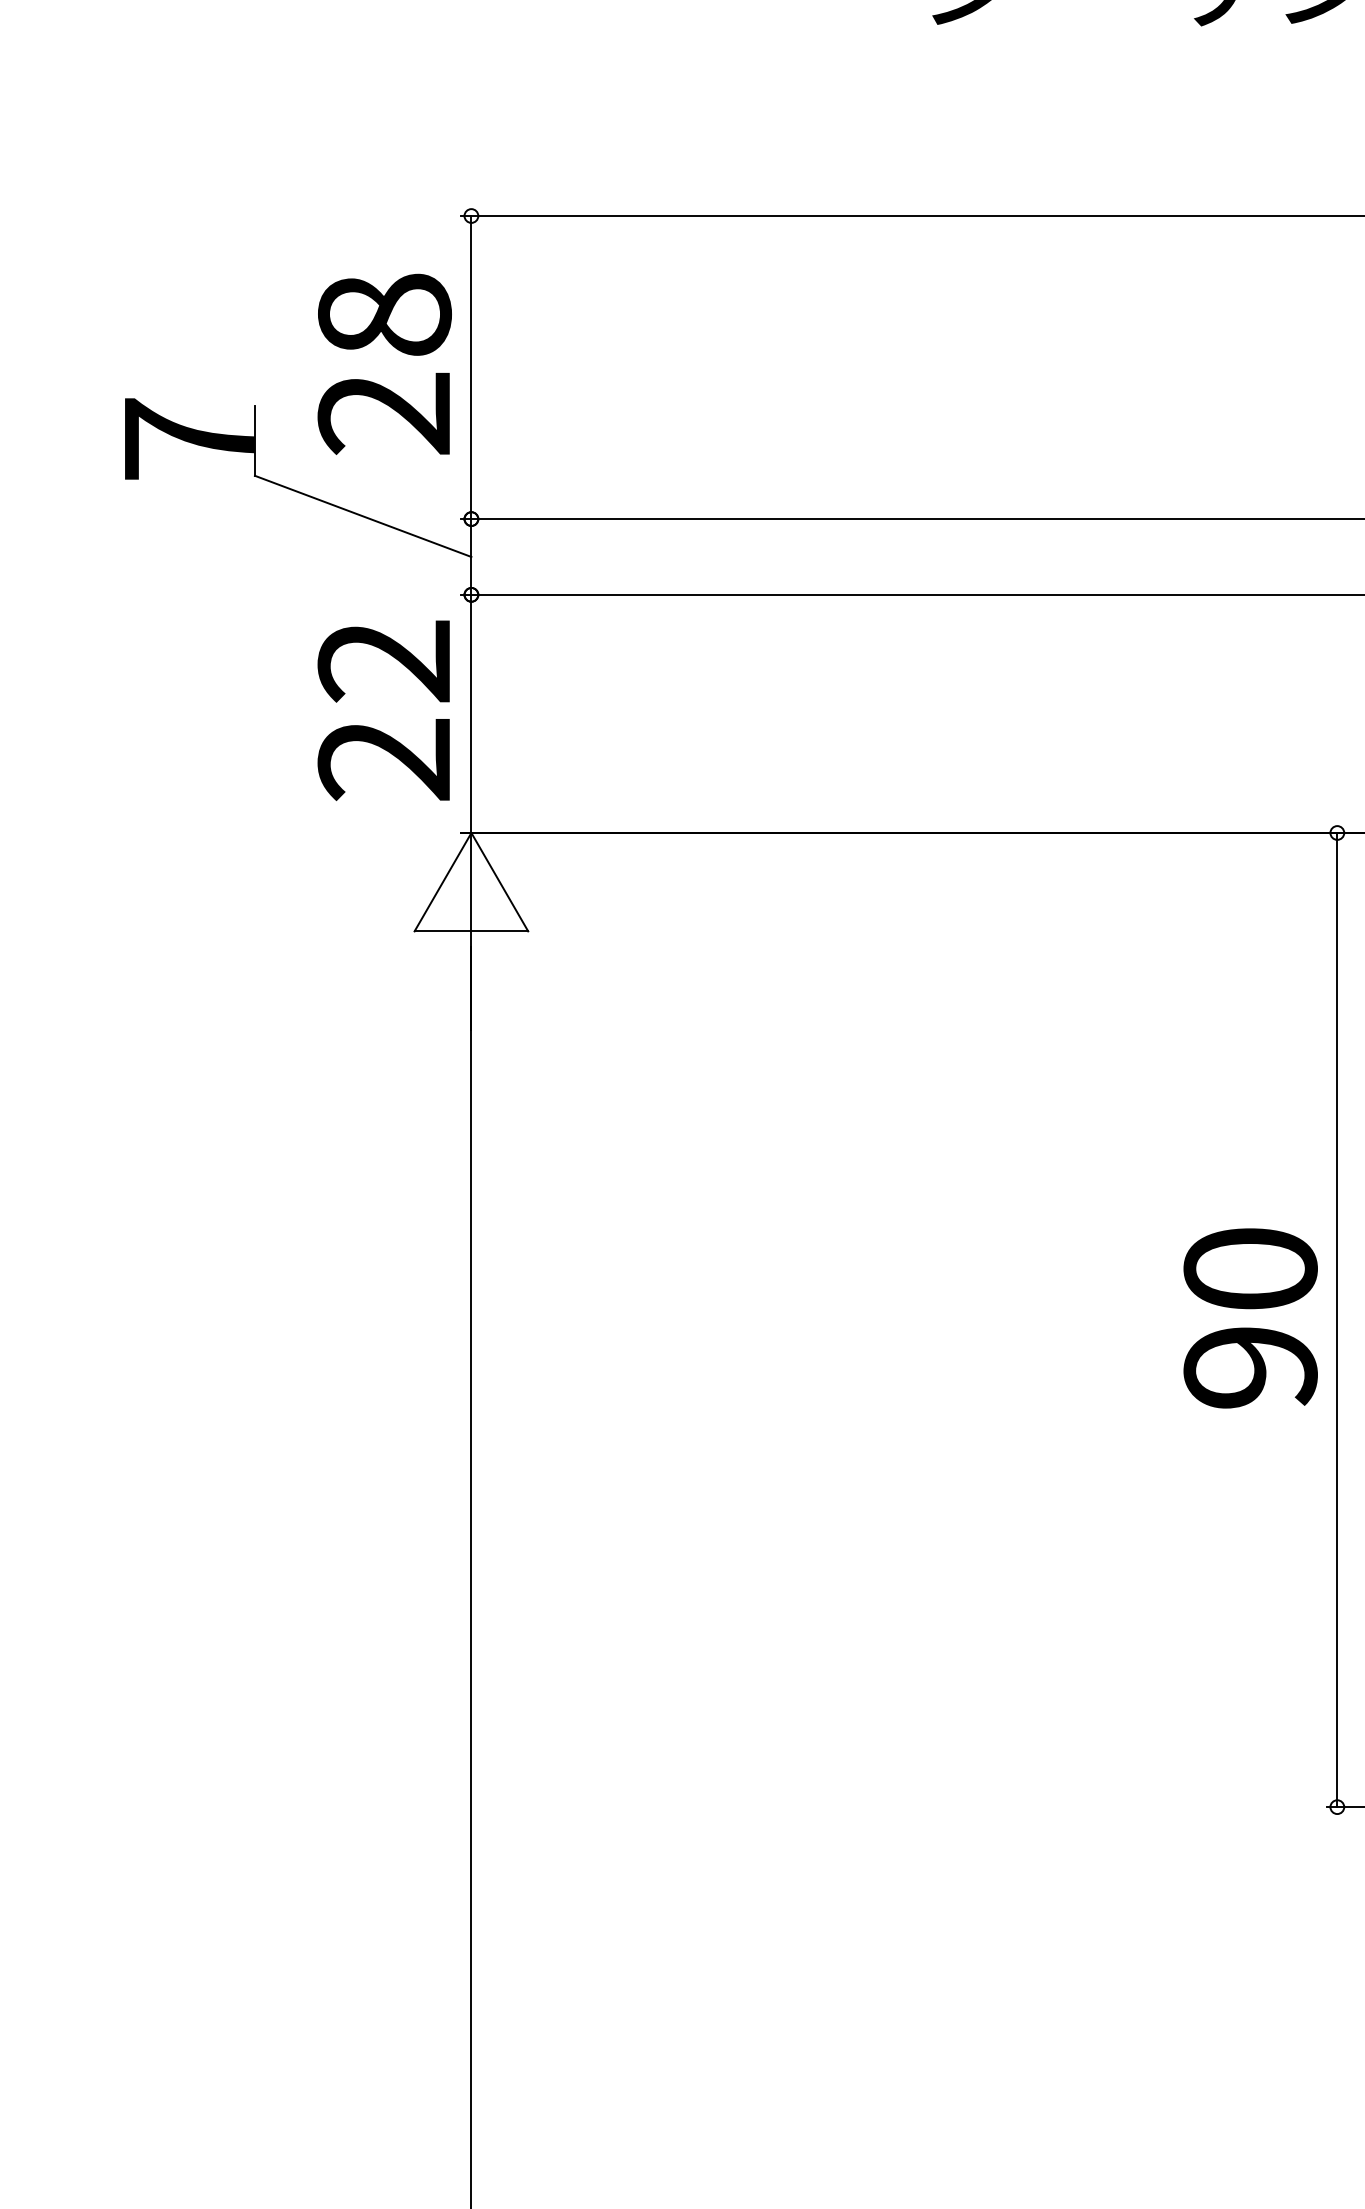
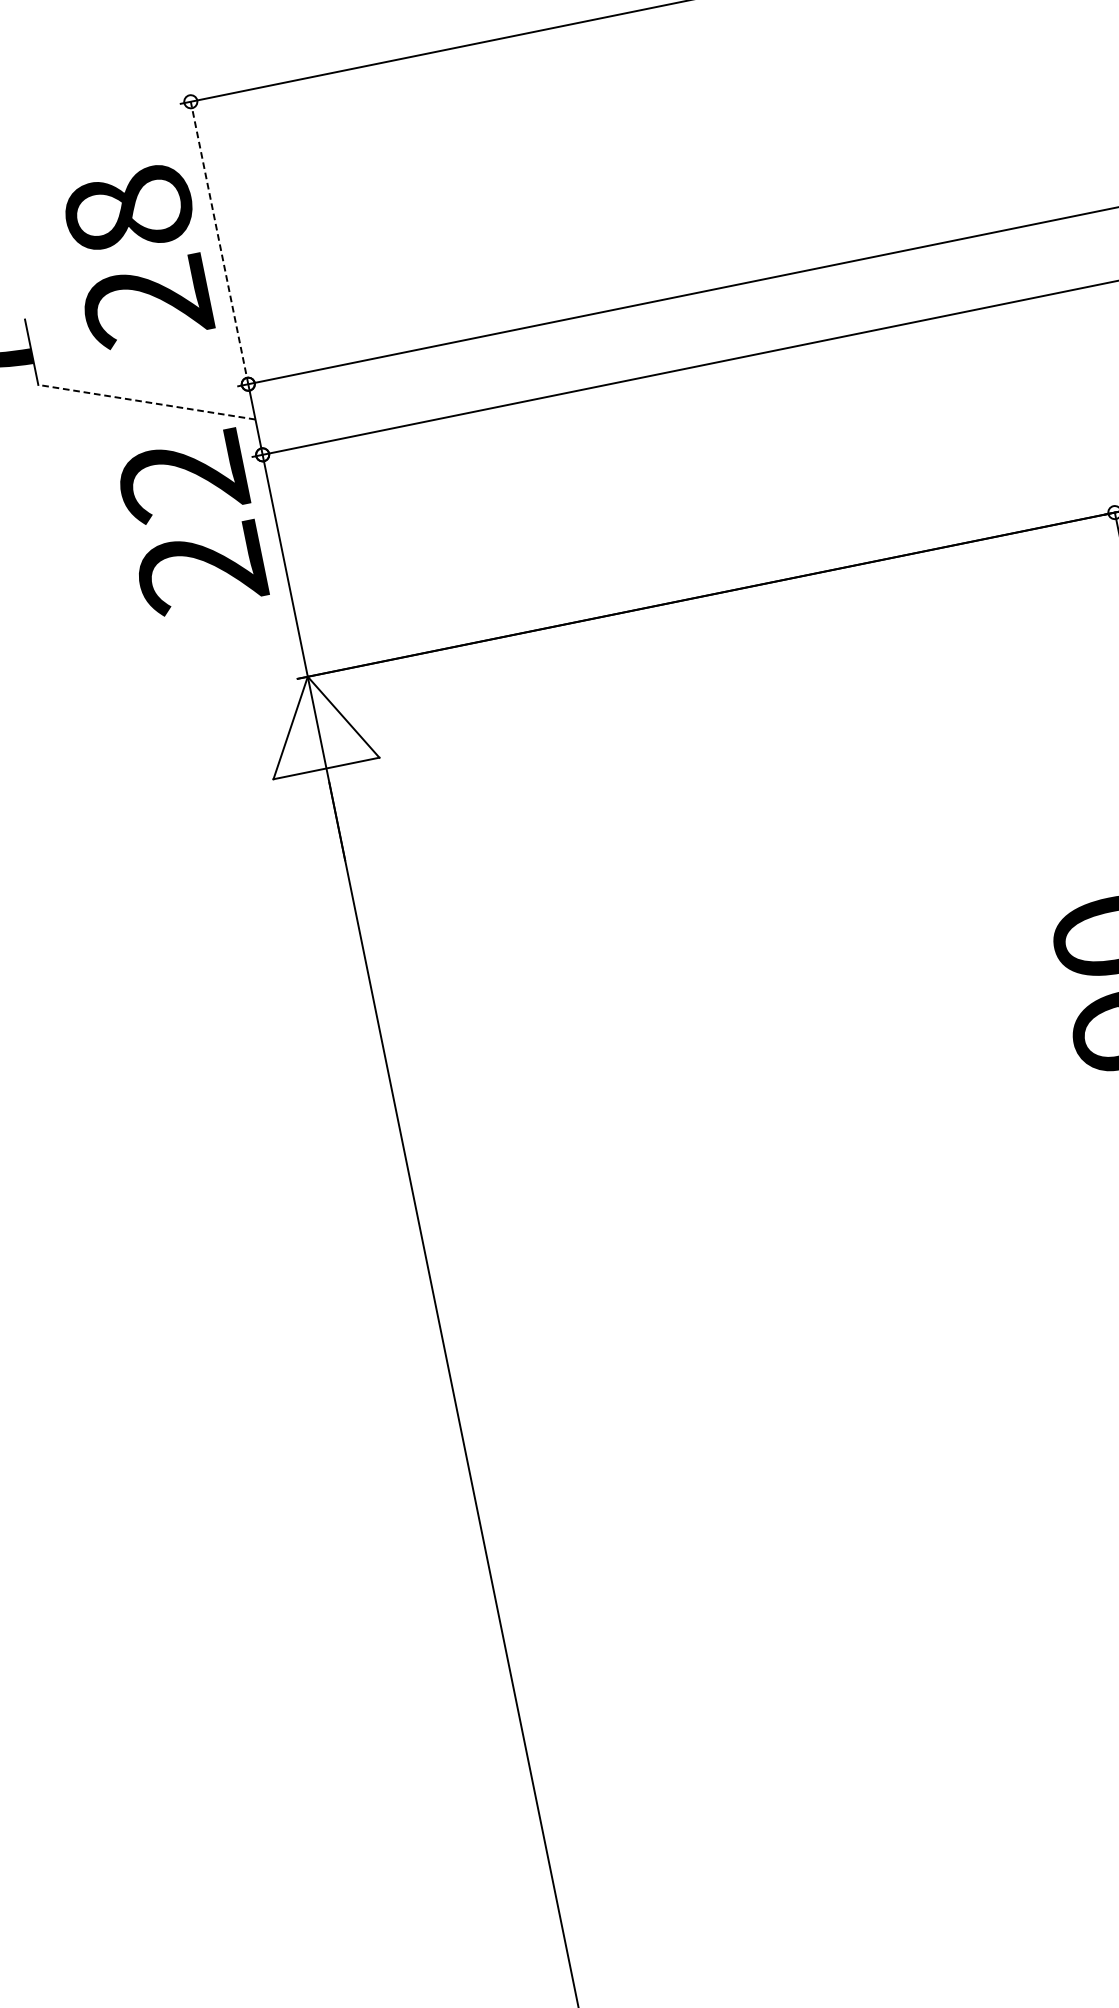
line: (471, 367) -> (219, 242), solid -> dashed
line: (363, 516) -> (147, 402), solid -> dashed
text: (383, 710) -> (191, 523), moved

